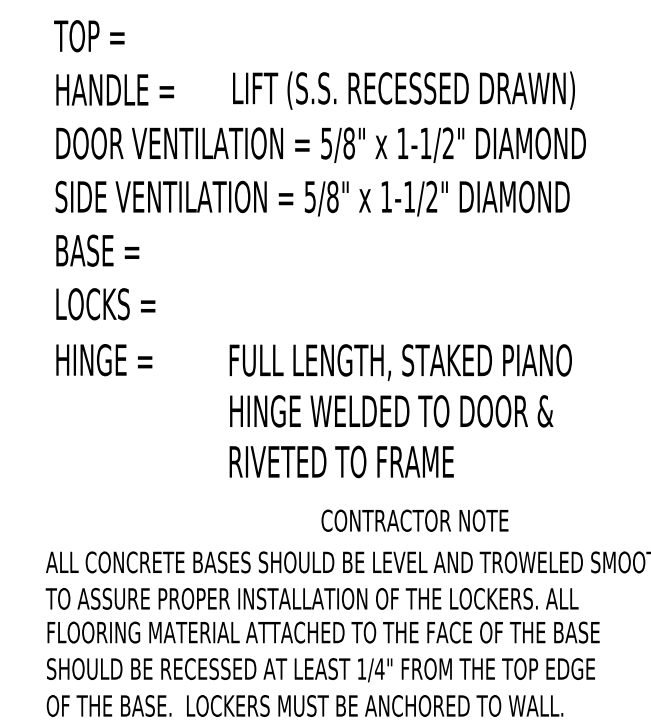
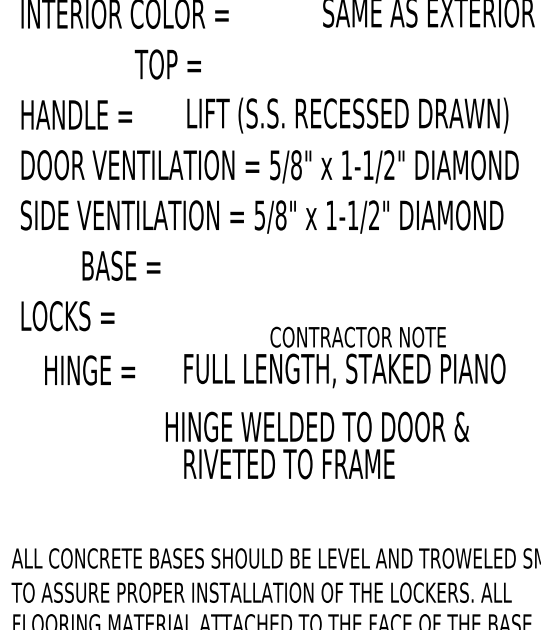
text: (89, 36) -> (168, 64), moved
text: (97, 250) -> (121, 265), moved
text: (104, 360) -> (90, 370), moved
text: (391, 411) -> (317, 427), moved
text: (414, 520) -> (357, 337), moved

